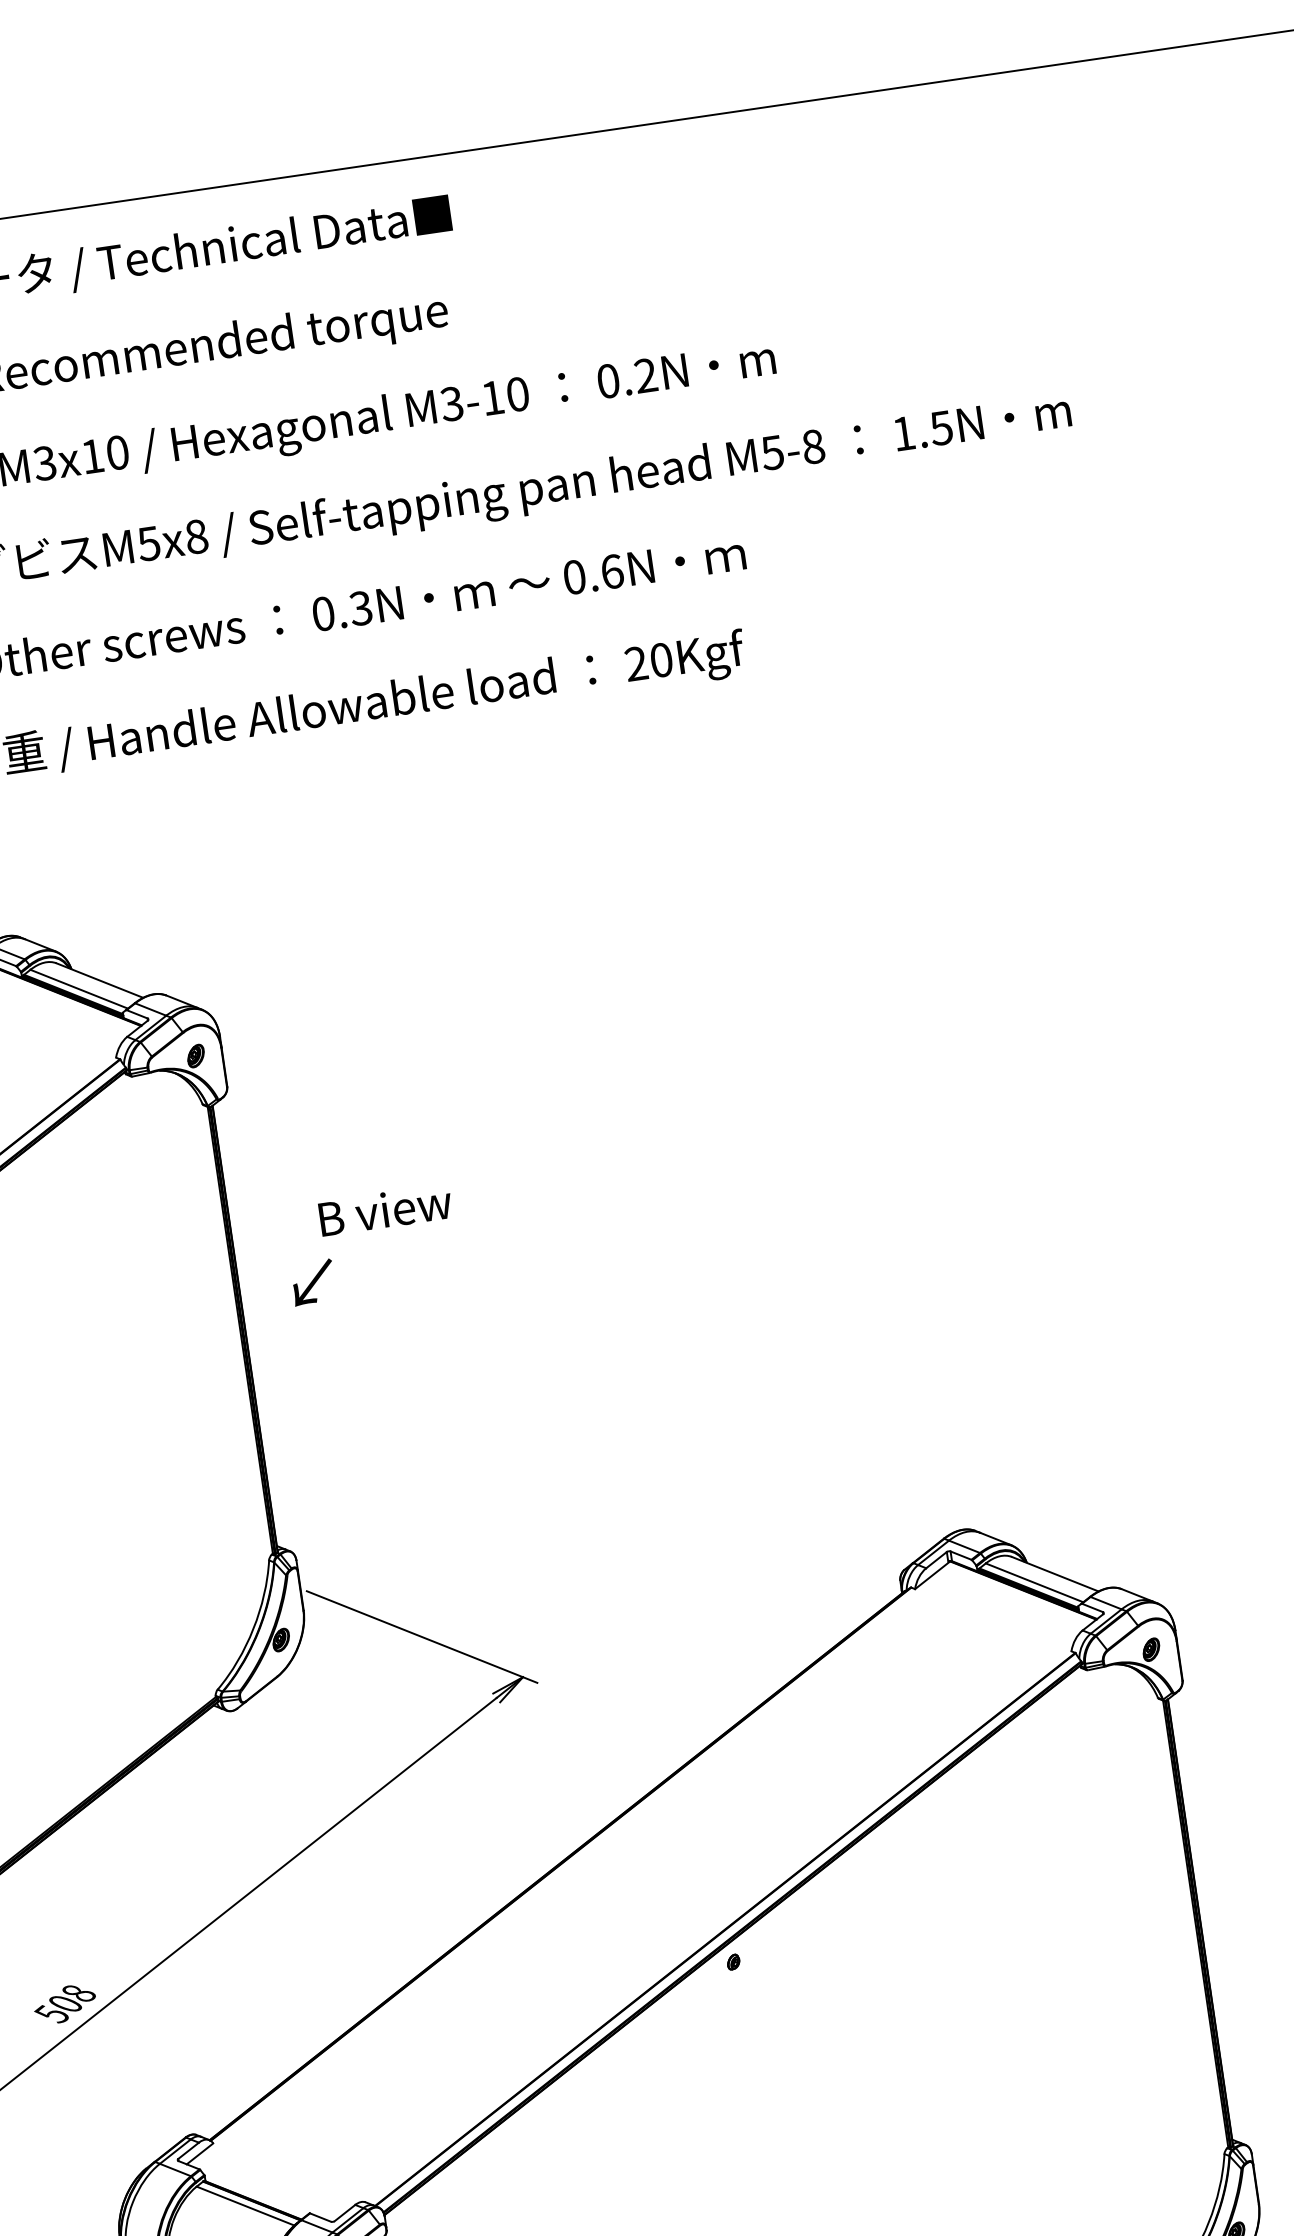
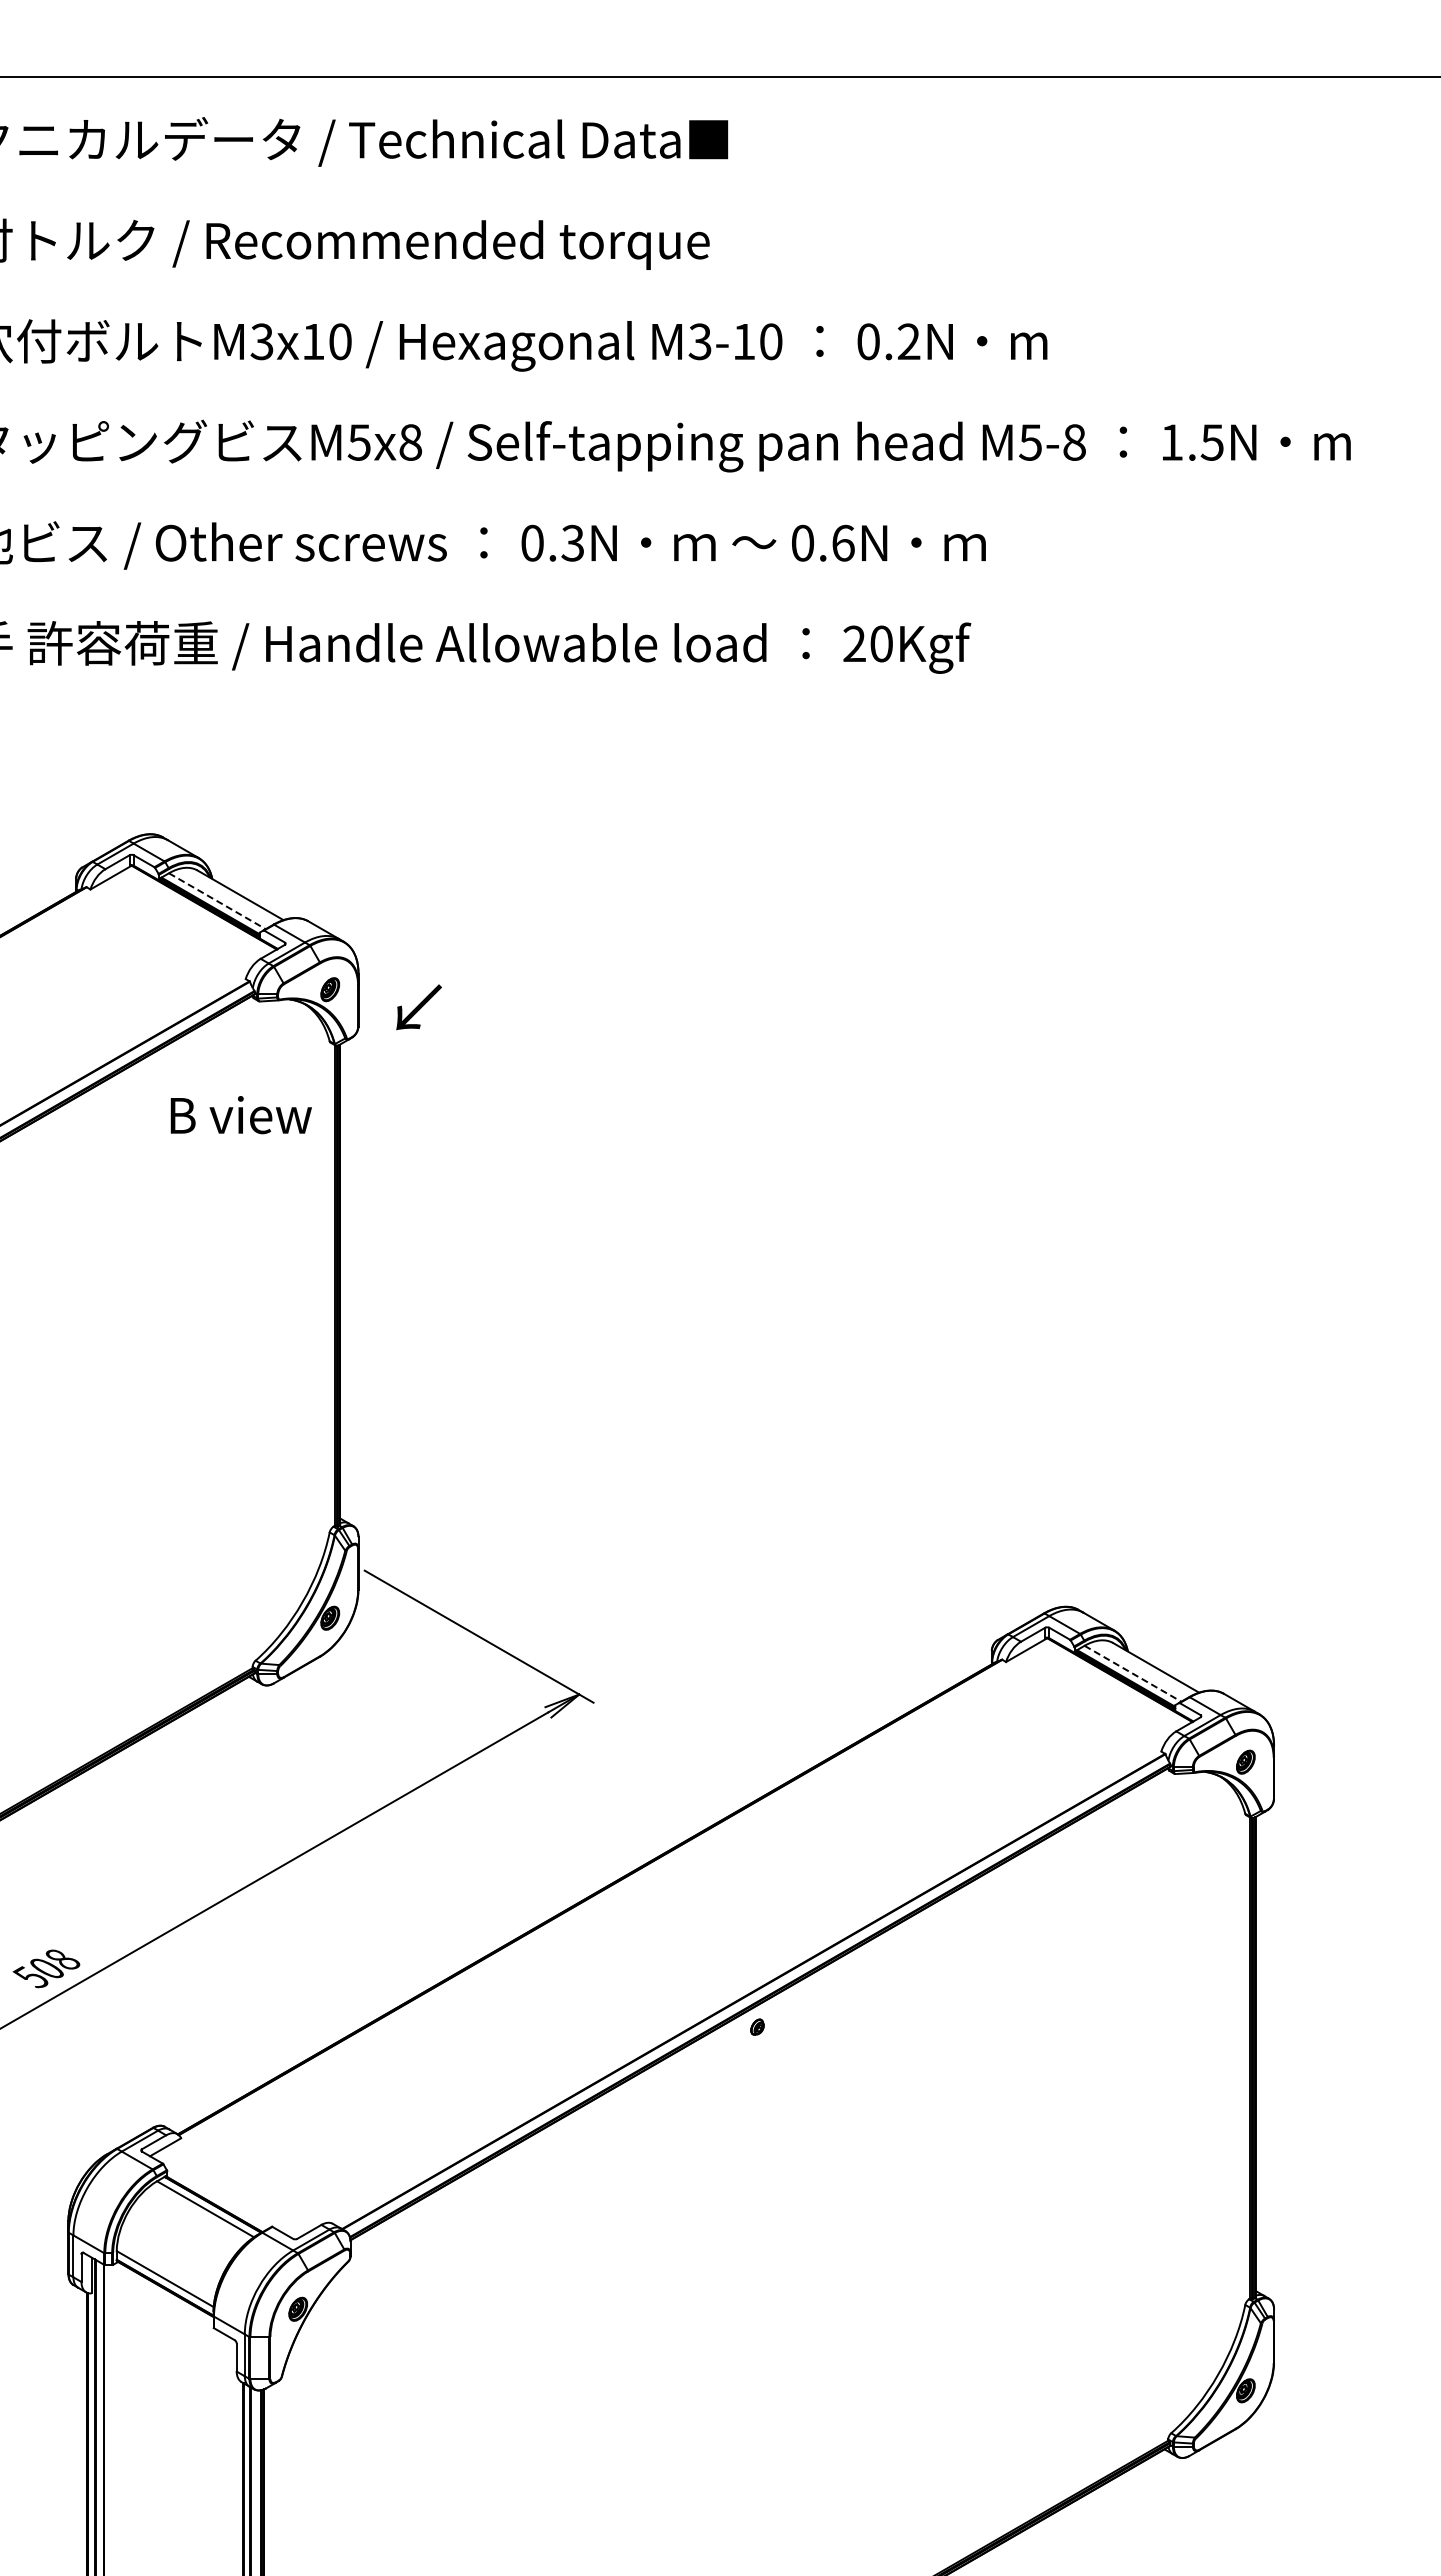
line: (79, 989) -> (217, 901), solid -> dashed
text: (384, 1210) -> (240, 1115), moved
text: (312, 1282) -> (418, 1007), moved
line: (1034, 1582) -> (1132, 1673), solid -> dashed

